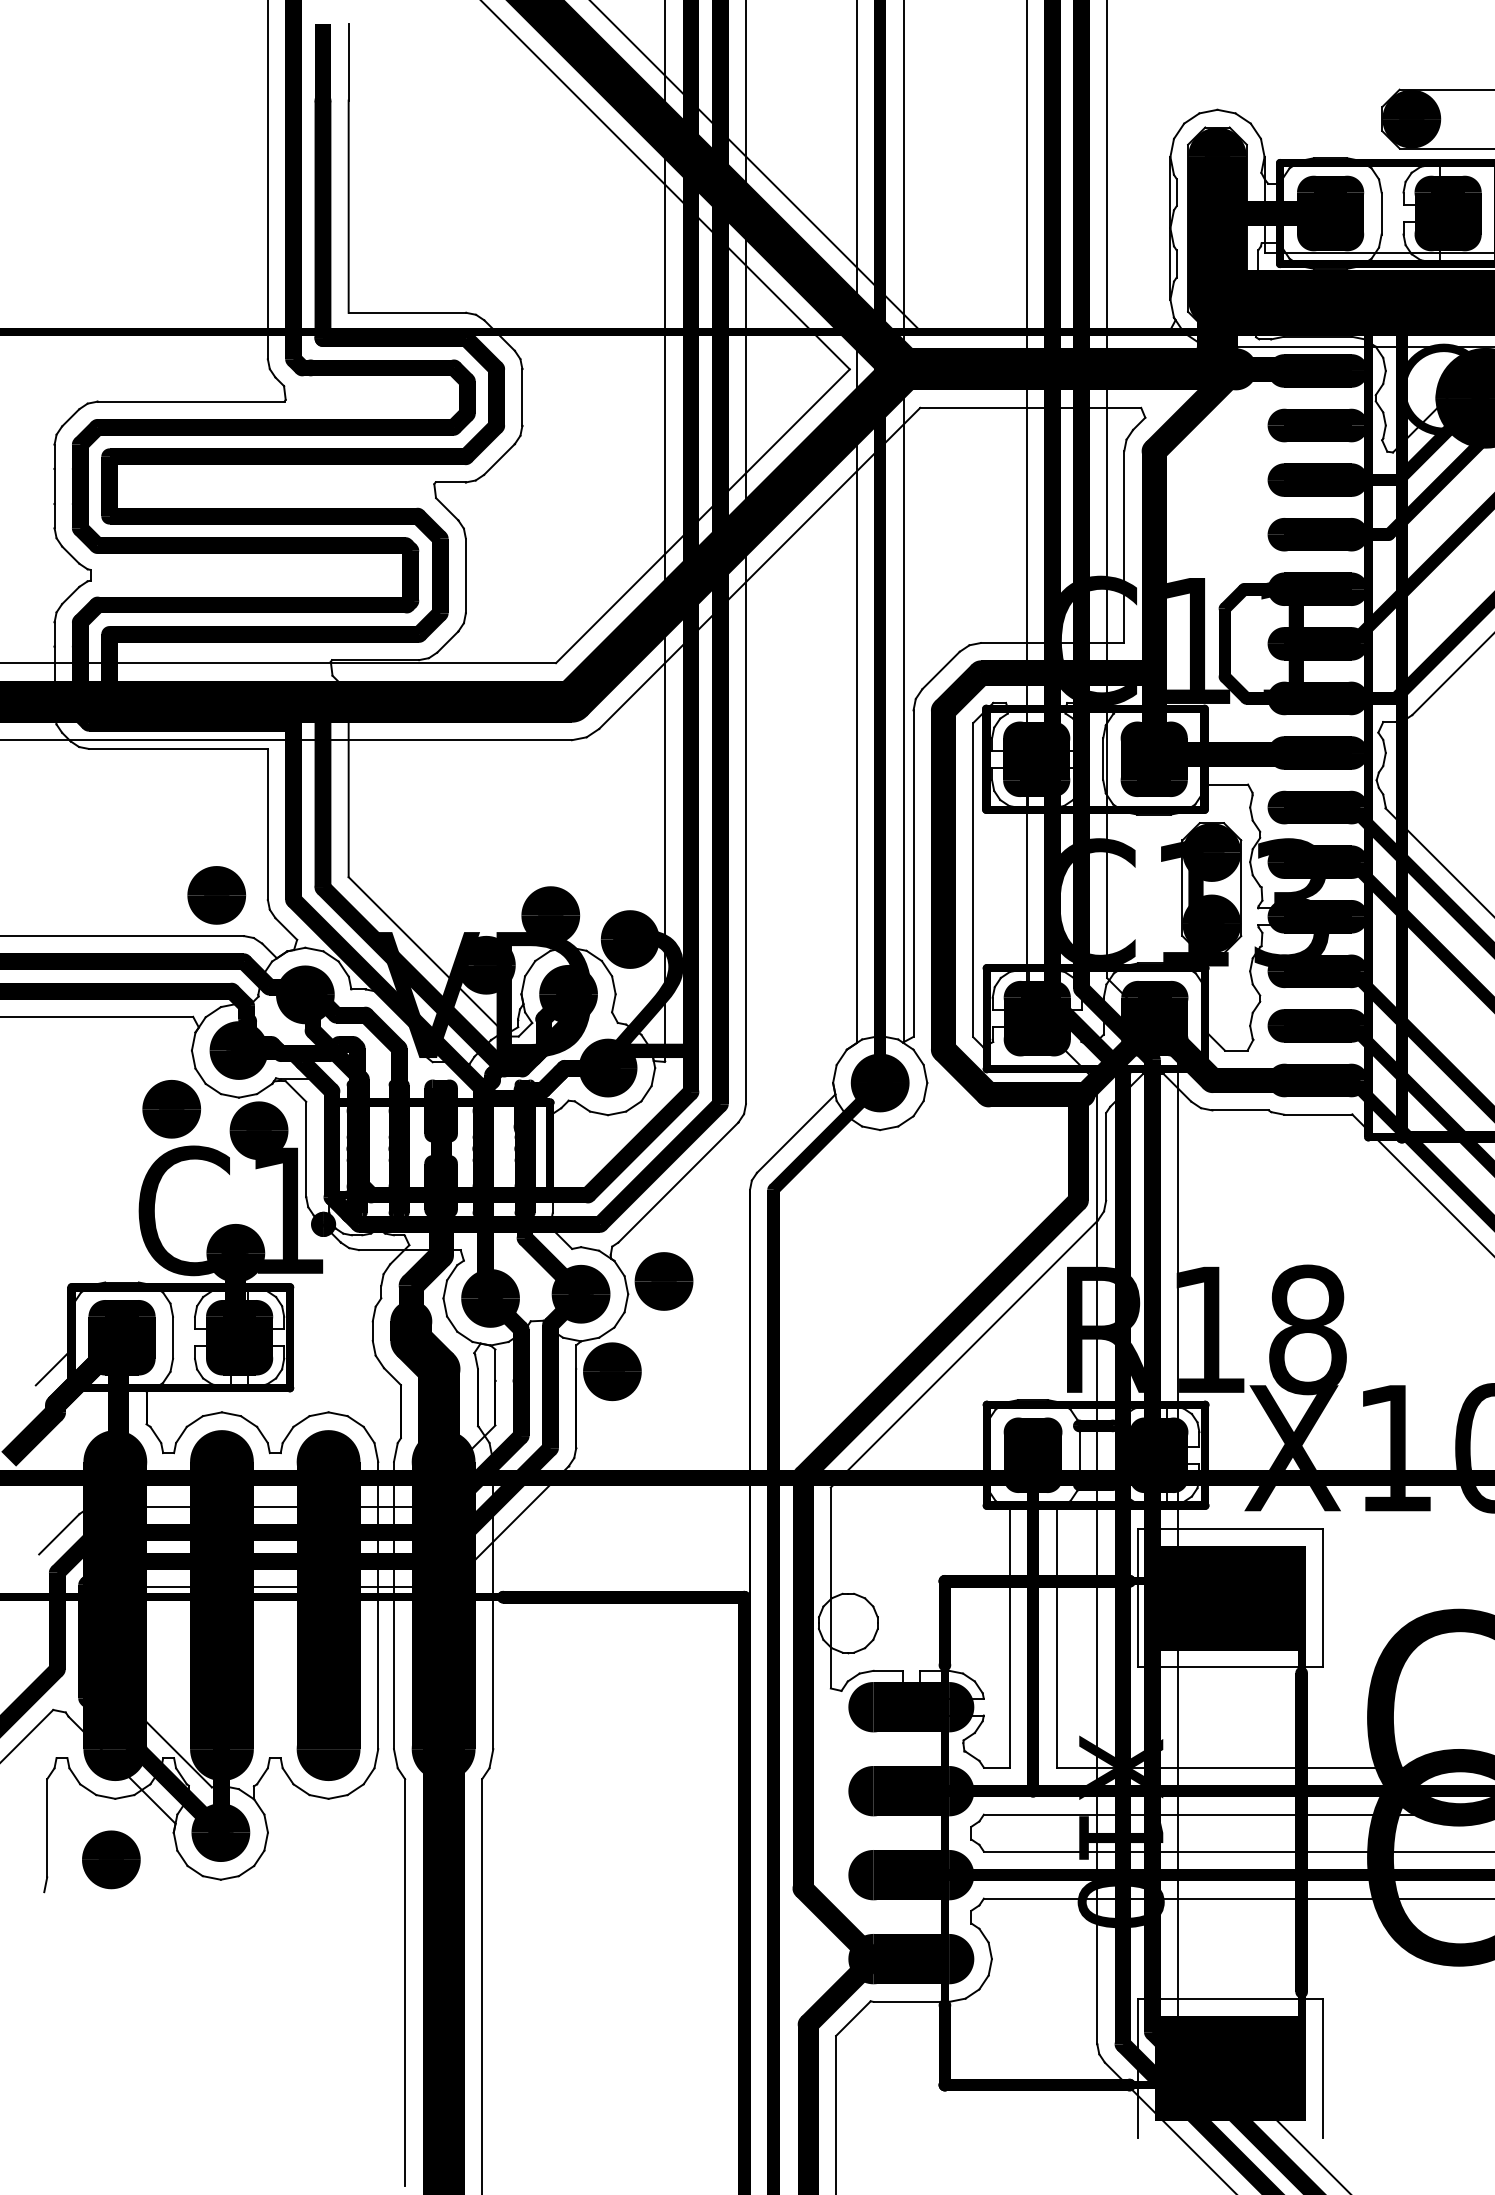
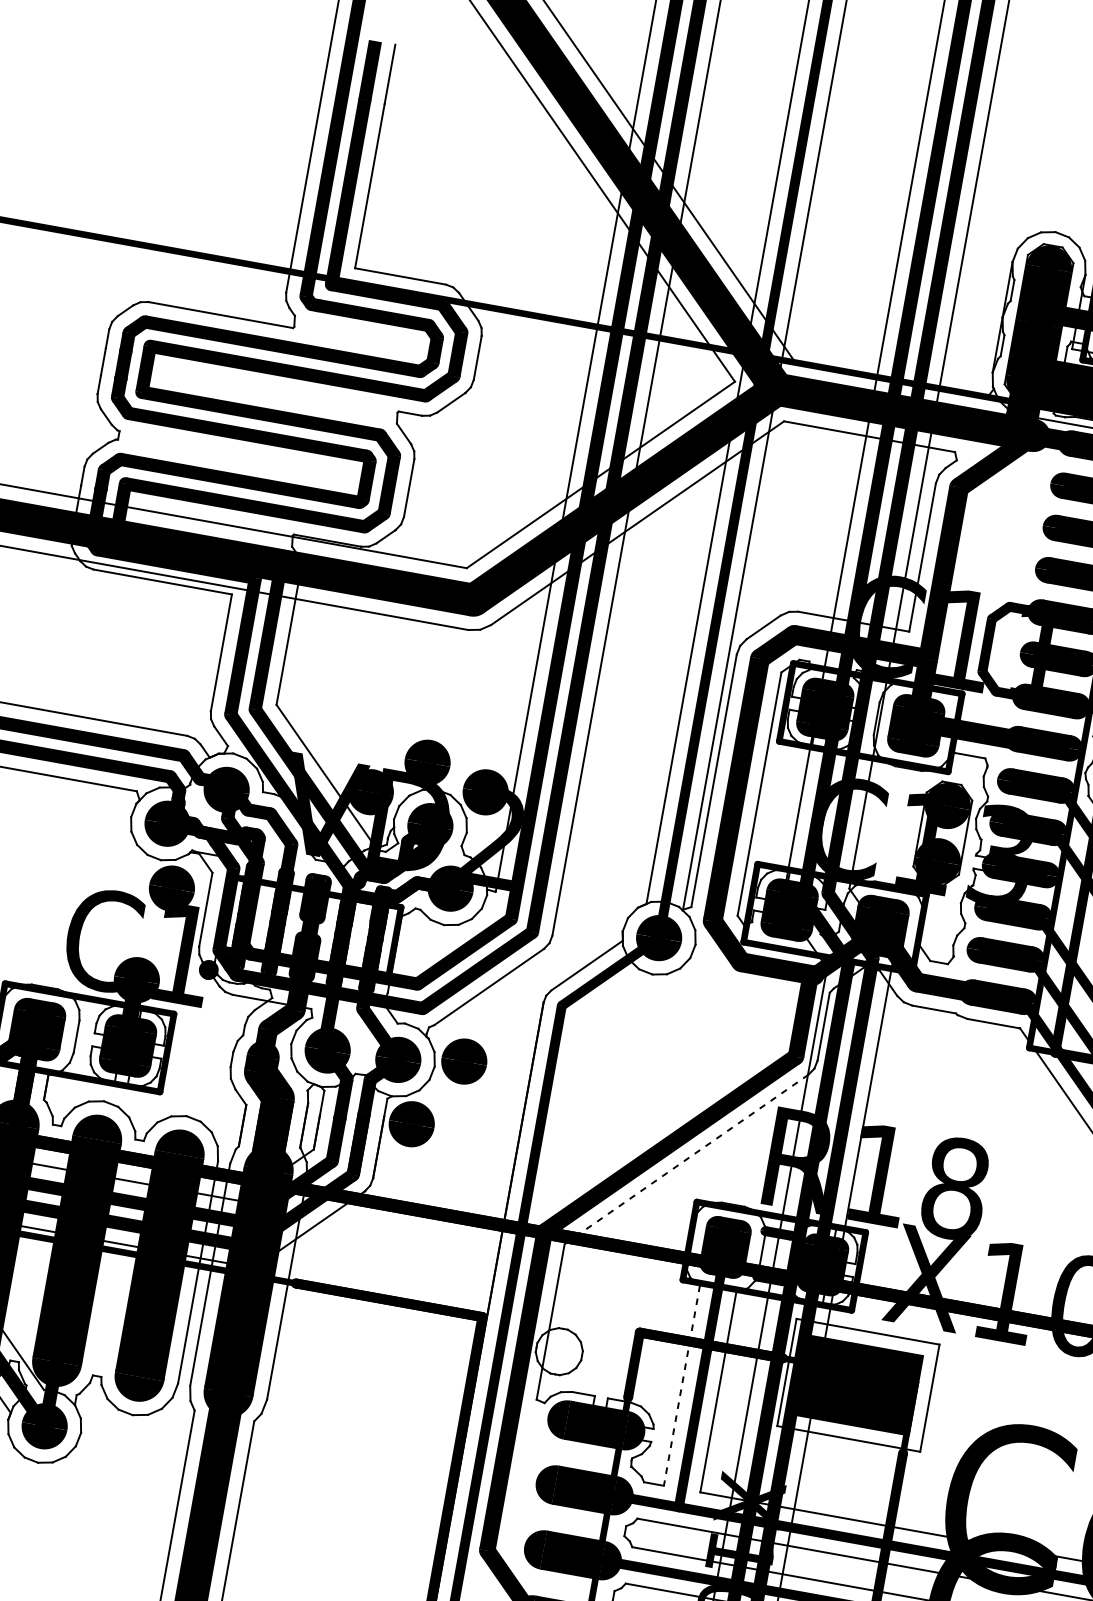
part: (216, 895) -> (171, 700), removed
part: (171, 1109) -> (107, 859), removed
line: (964, 1354) -> (686, 1159), solid -> dashed
line: (1009, 1638) -> (681, 1385), solid -> dashed

